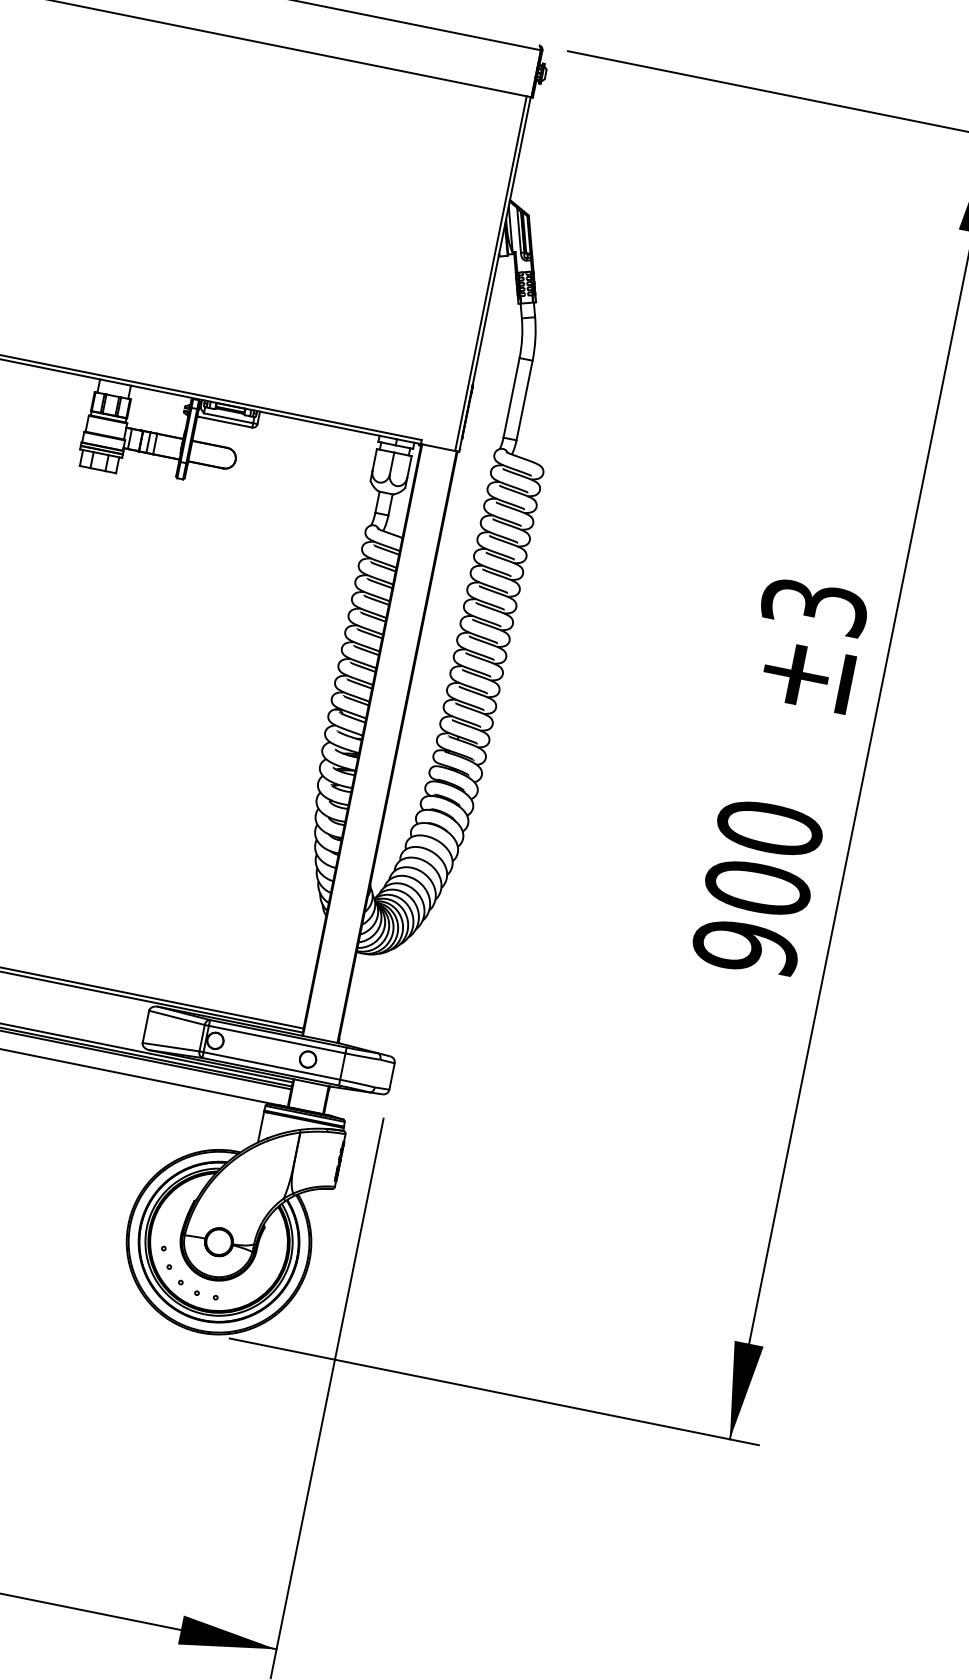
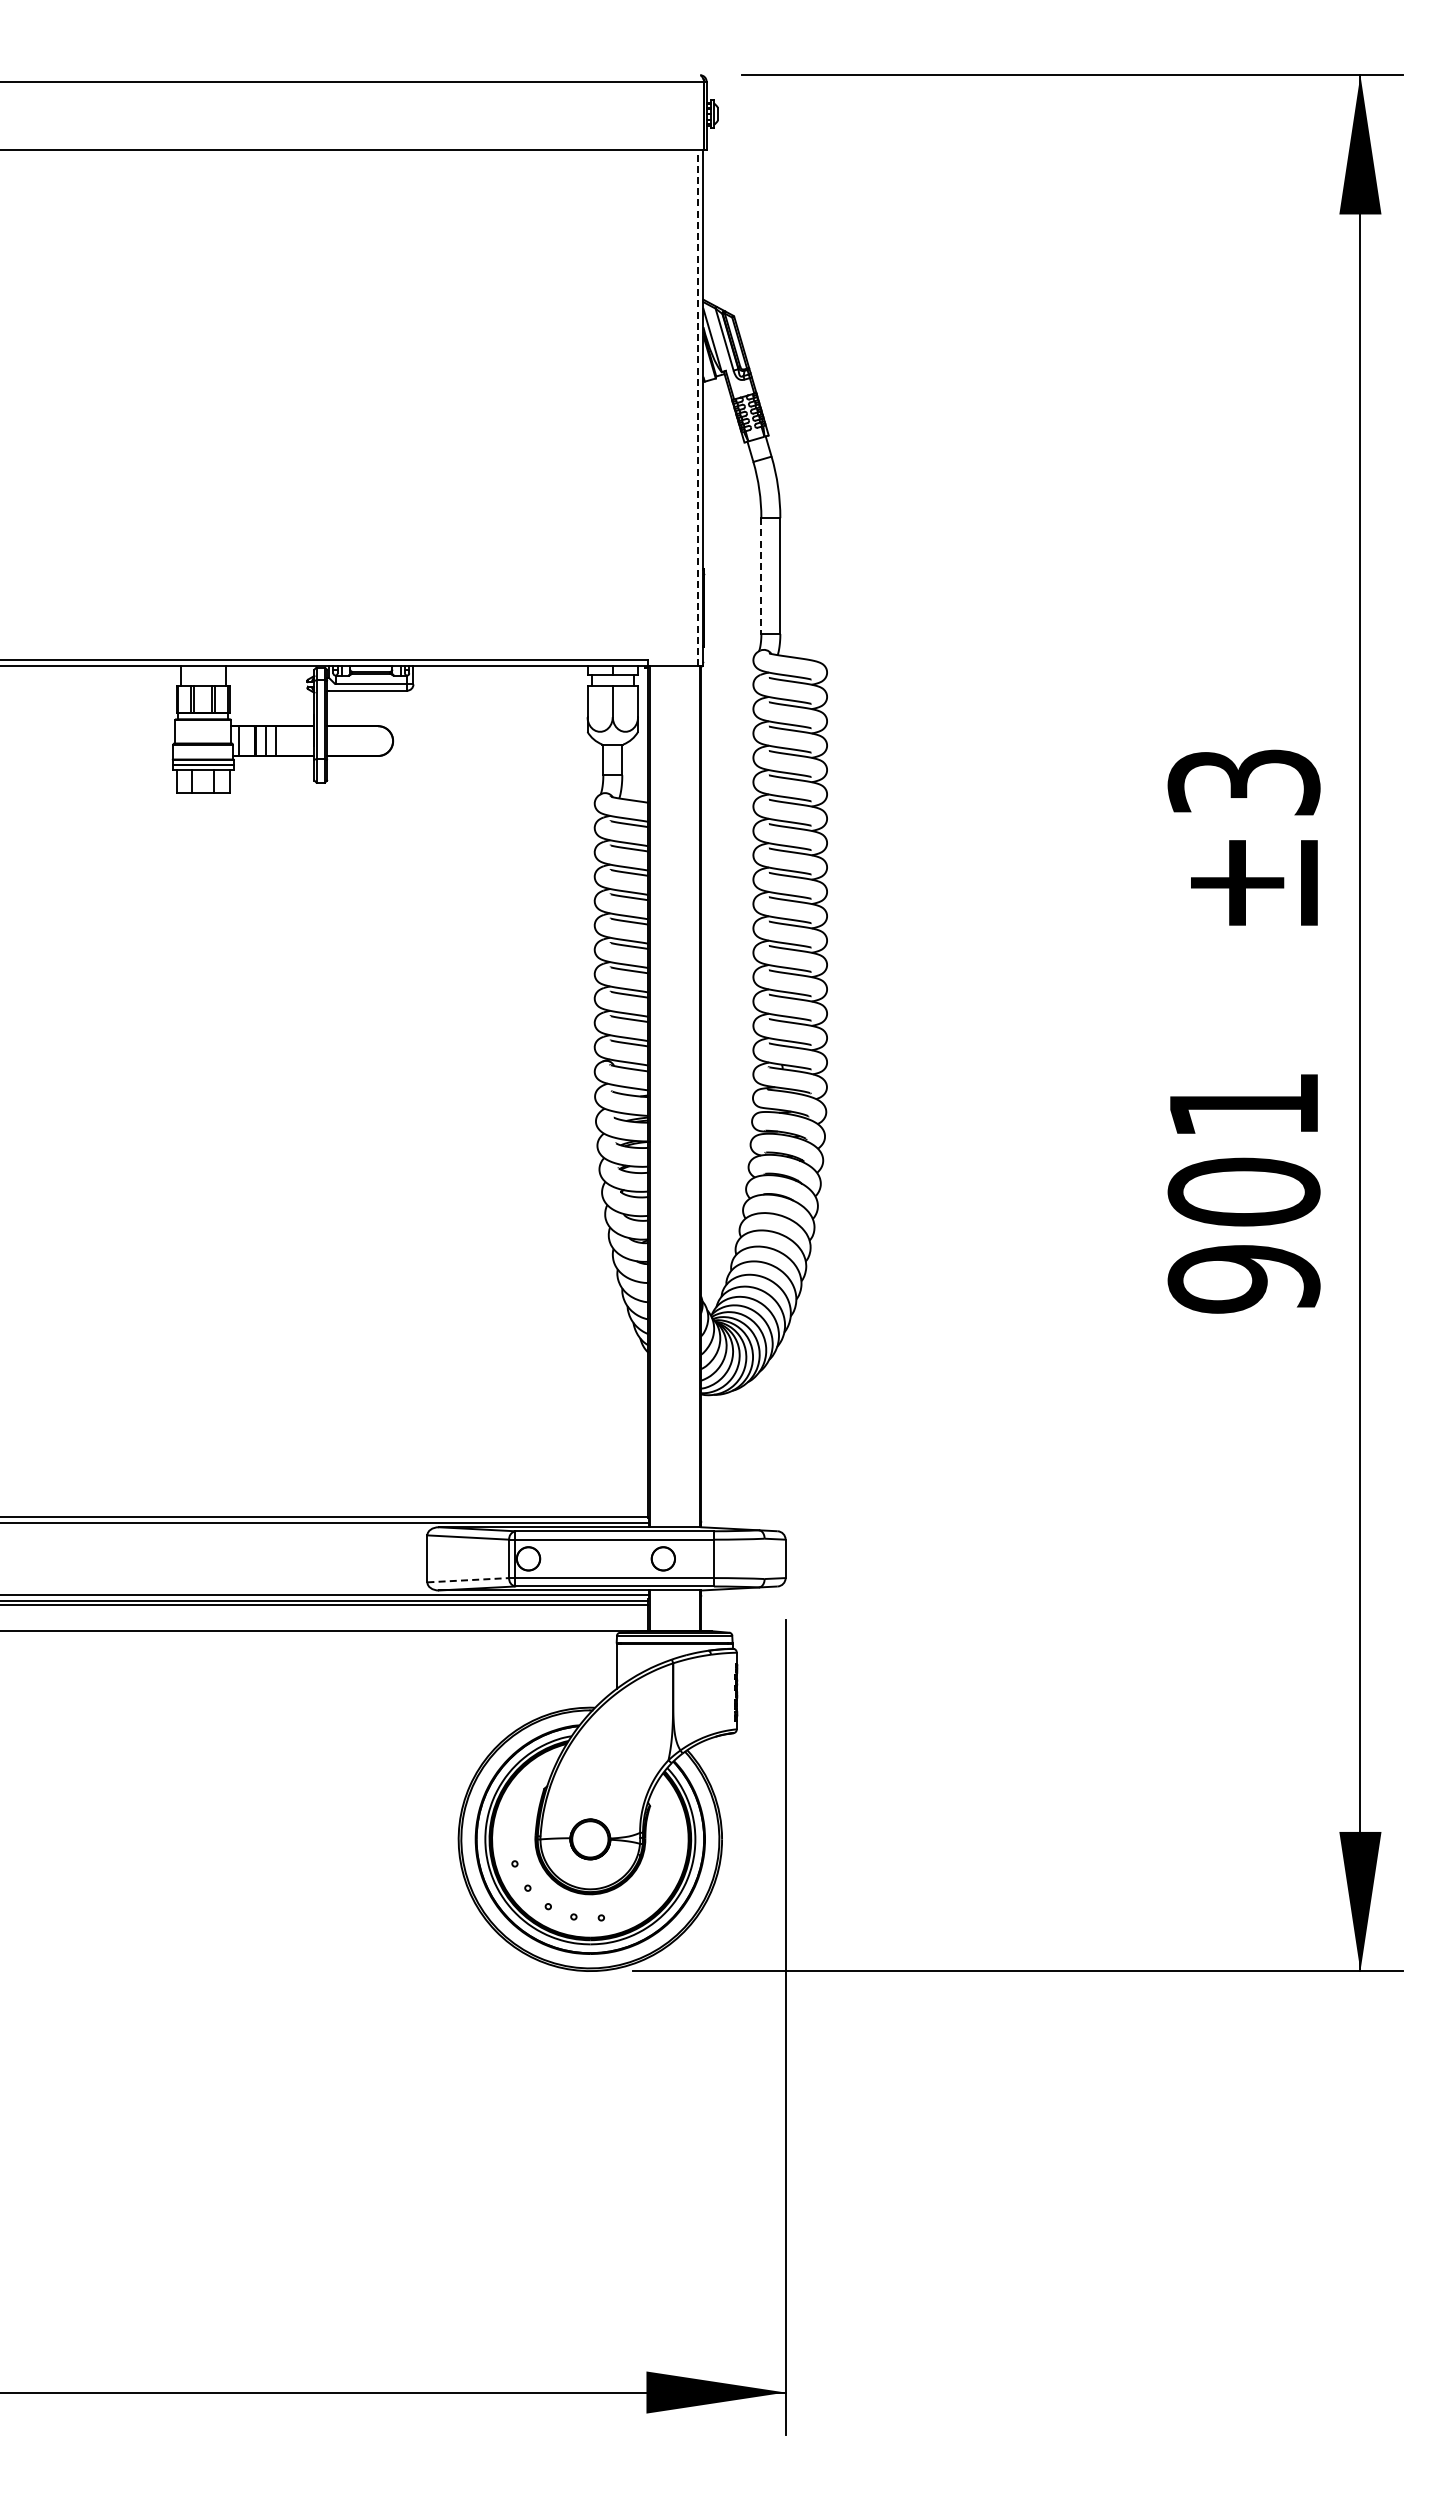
line: (491, 273) -> (697, 407), solid -> dashed
line: (511, 398) -> (761, 576), solid -> dashed
text: (769, 828) -> (1243, 1105), 900 -> 901
line: (171, 1047) -> (468, 1580), solid -> dashed

